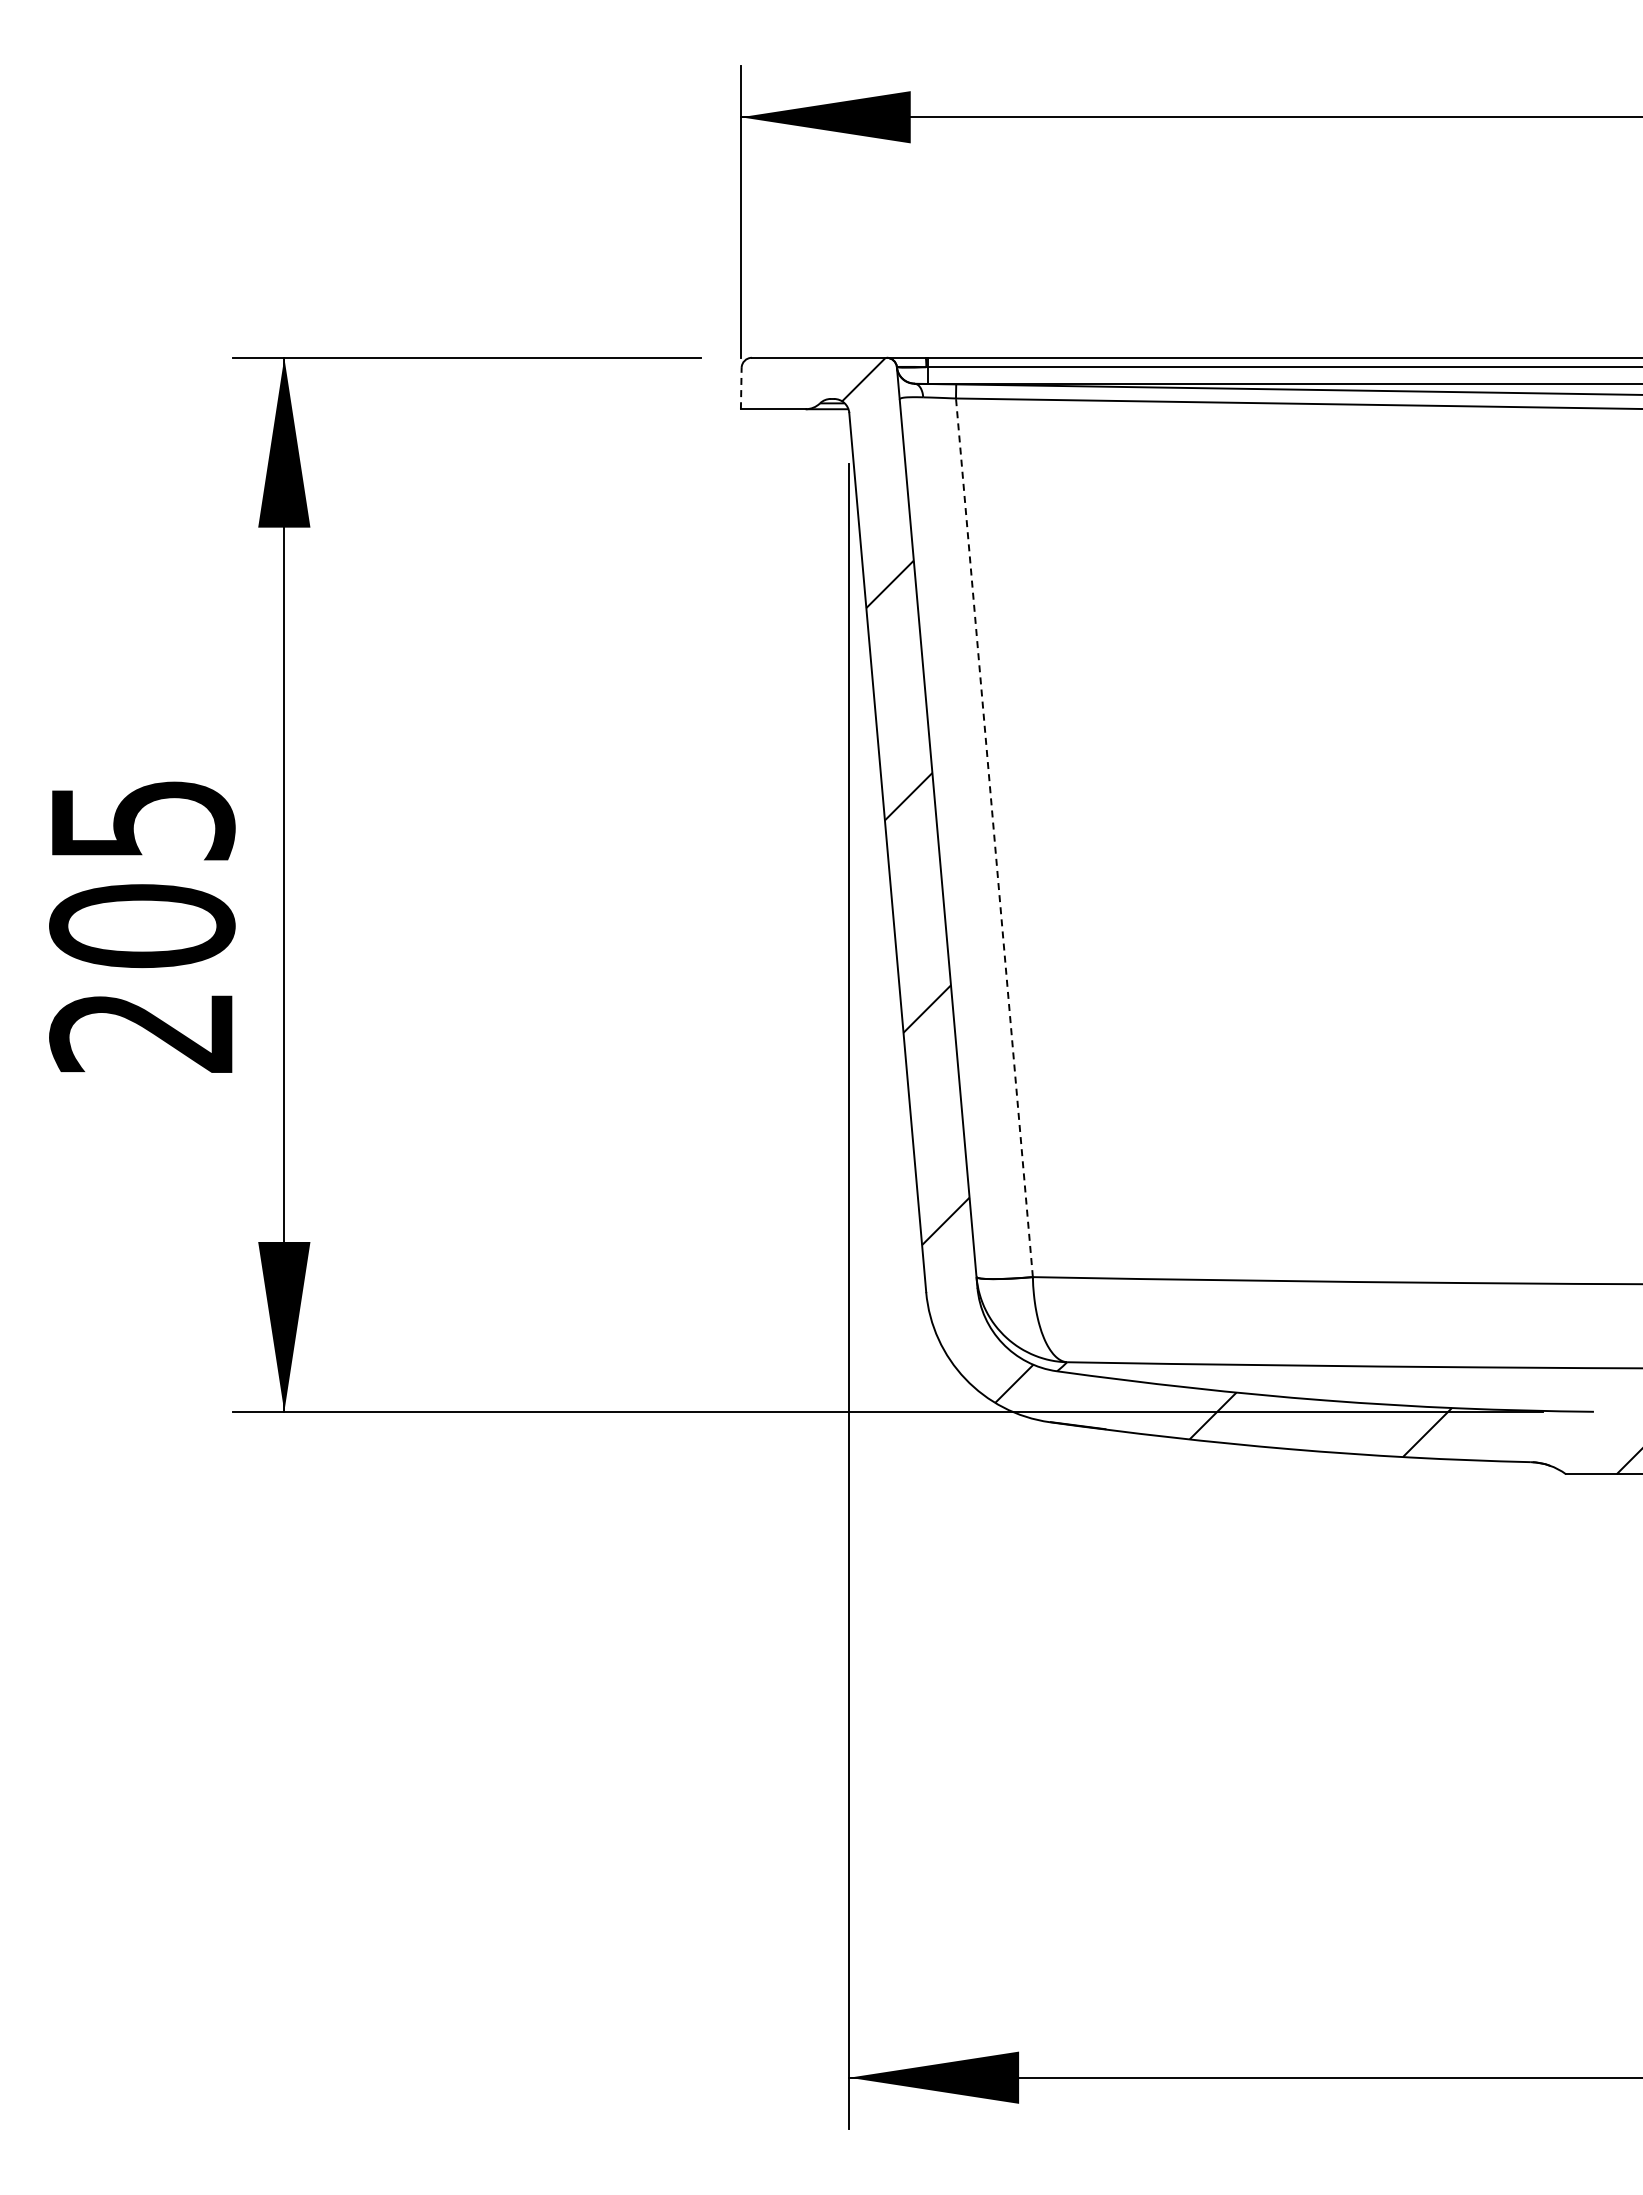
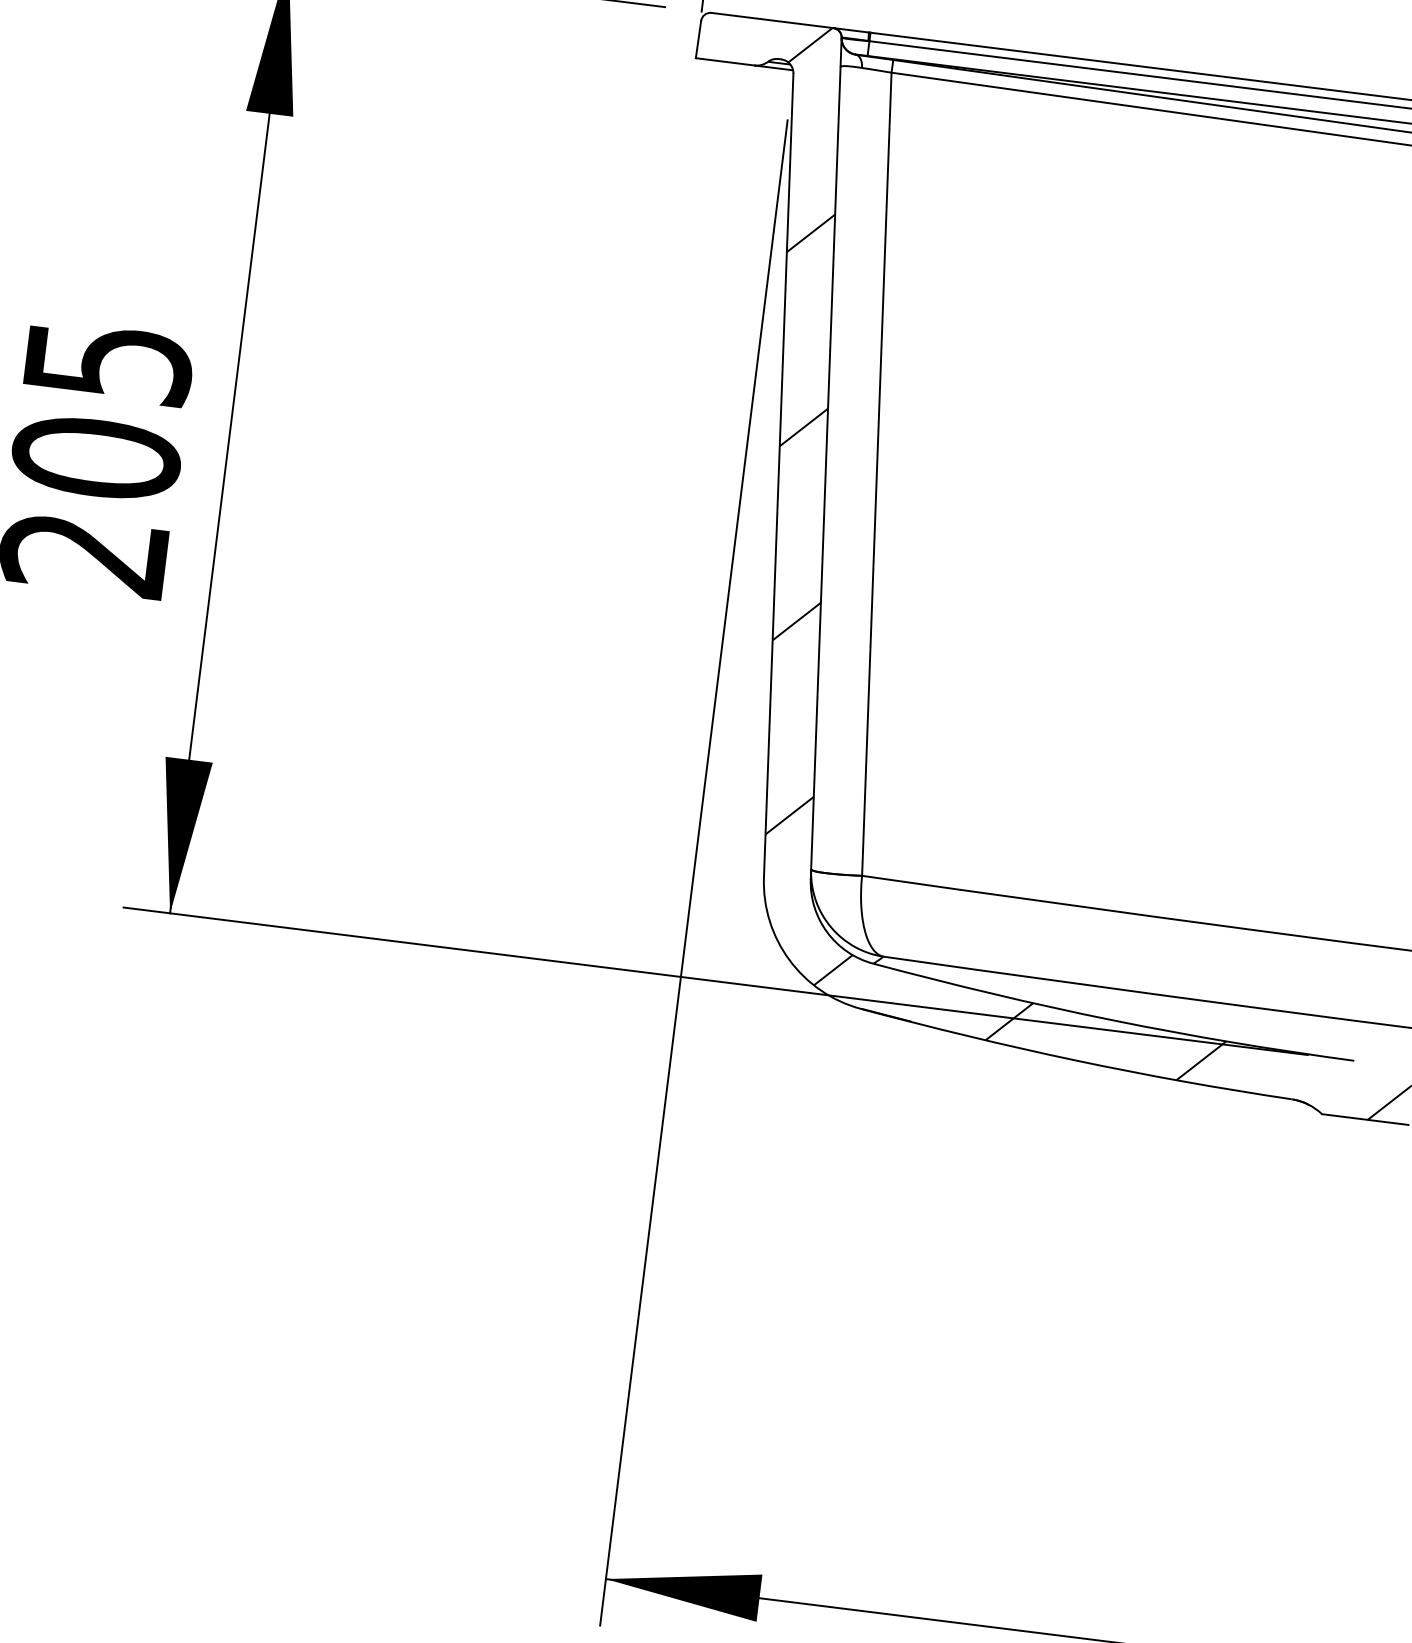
line: (741, 388) -> (698, 39), dashed -> solid
line: (994, 837) -> (876, 473), dashed -> solid

